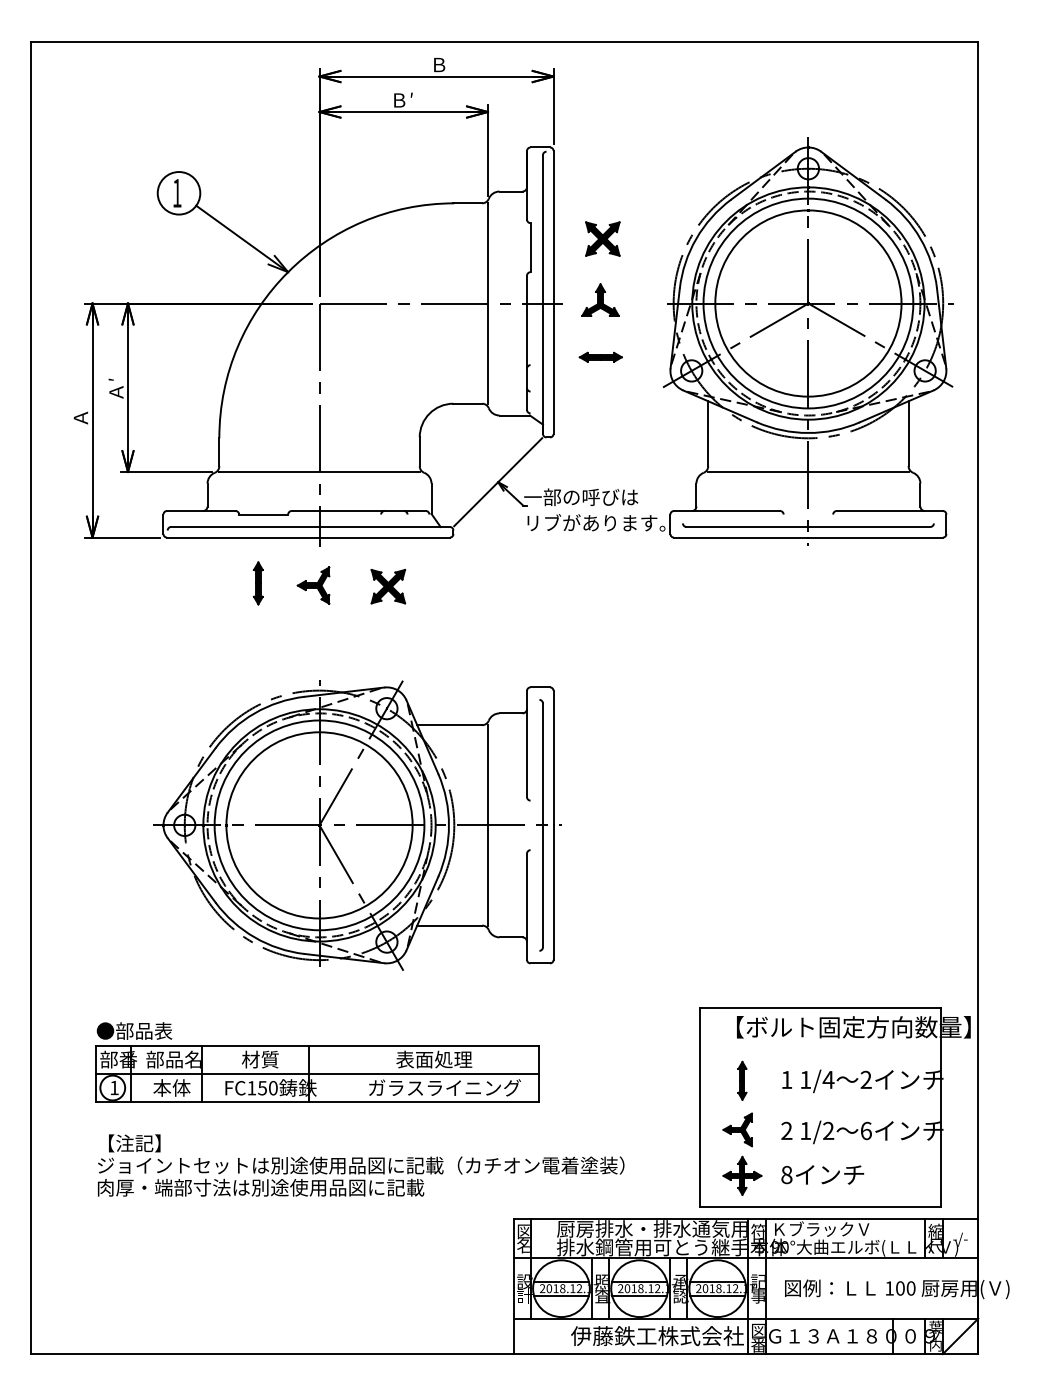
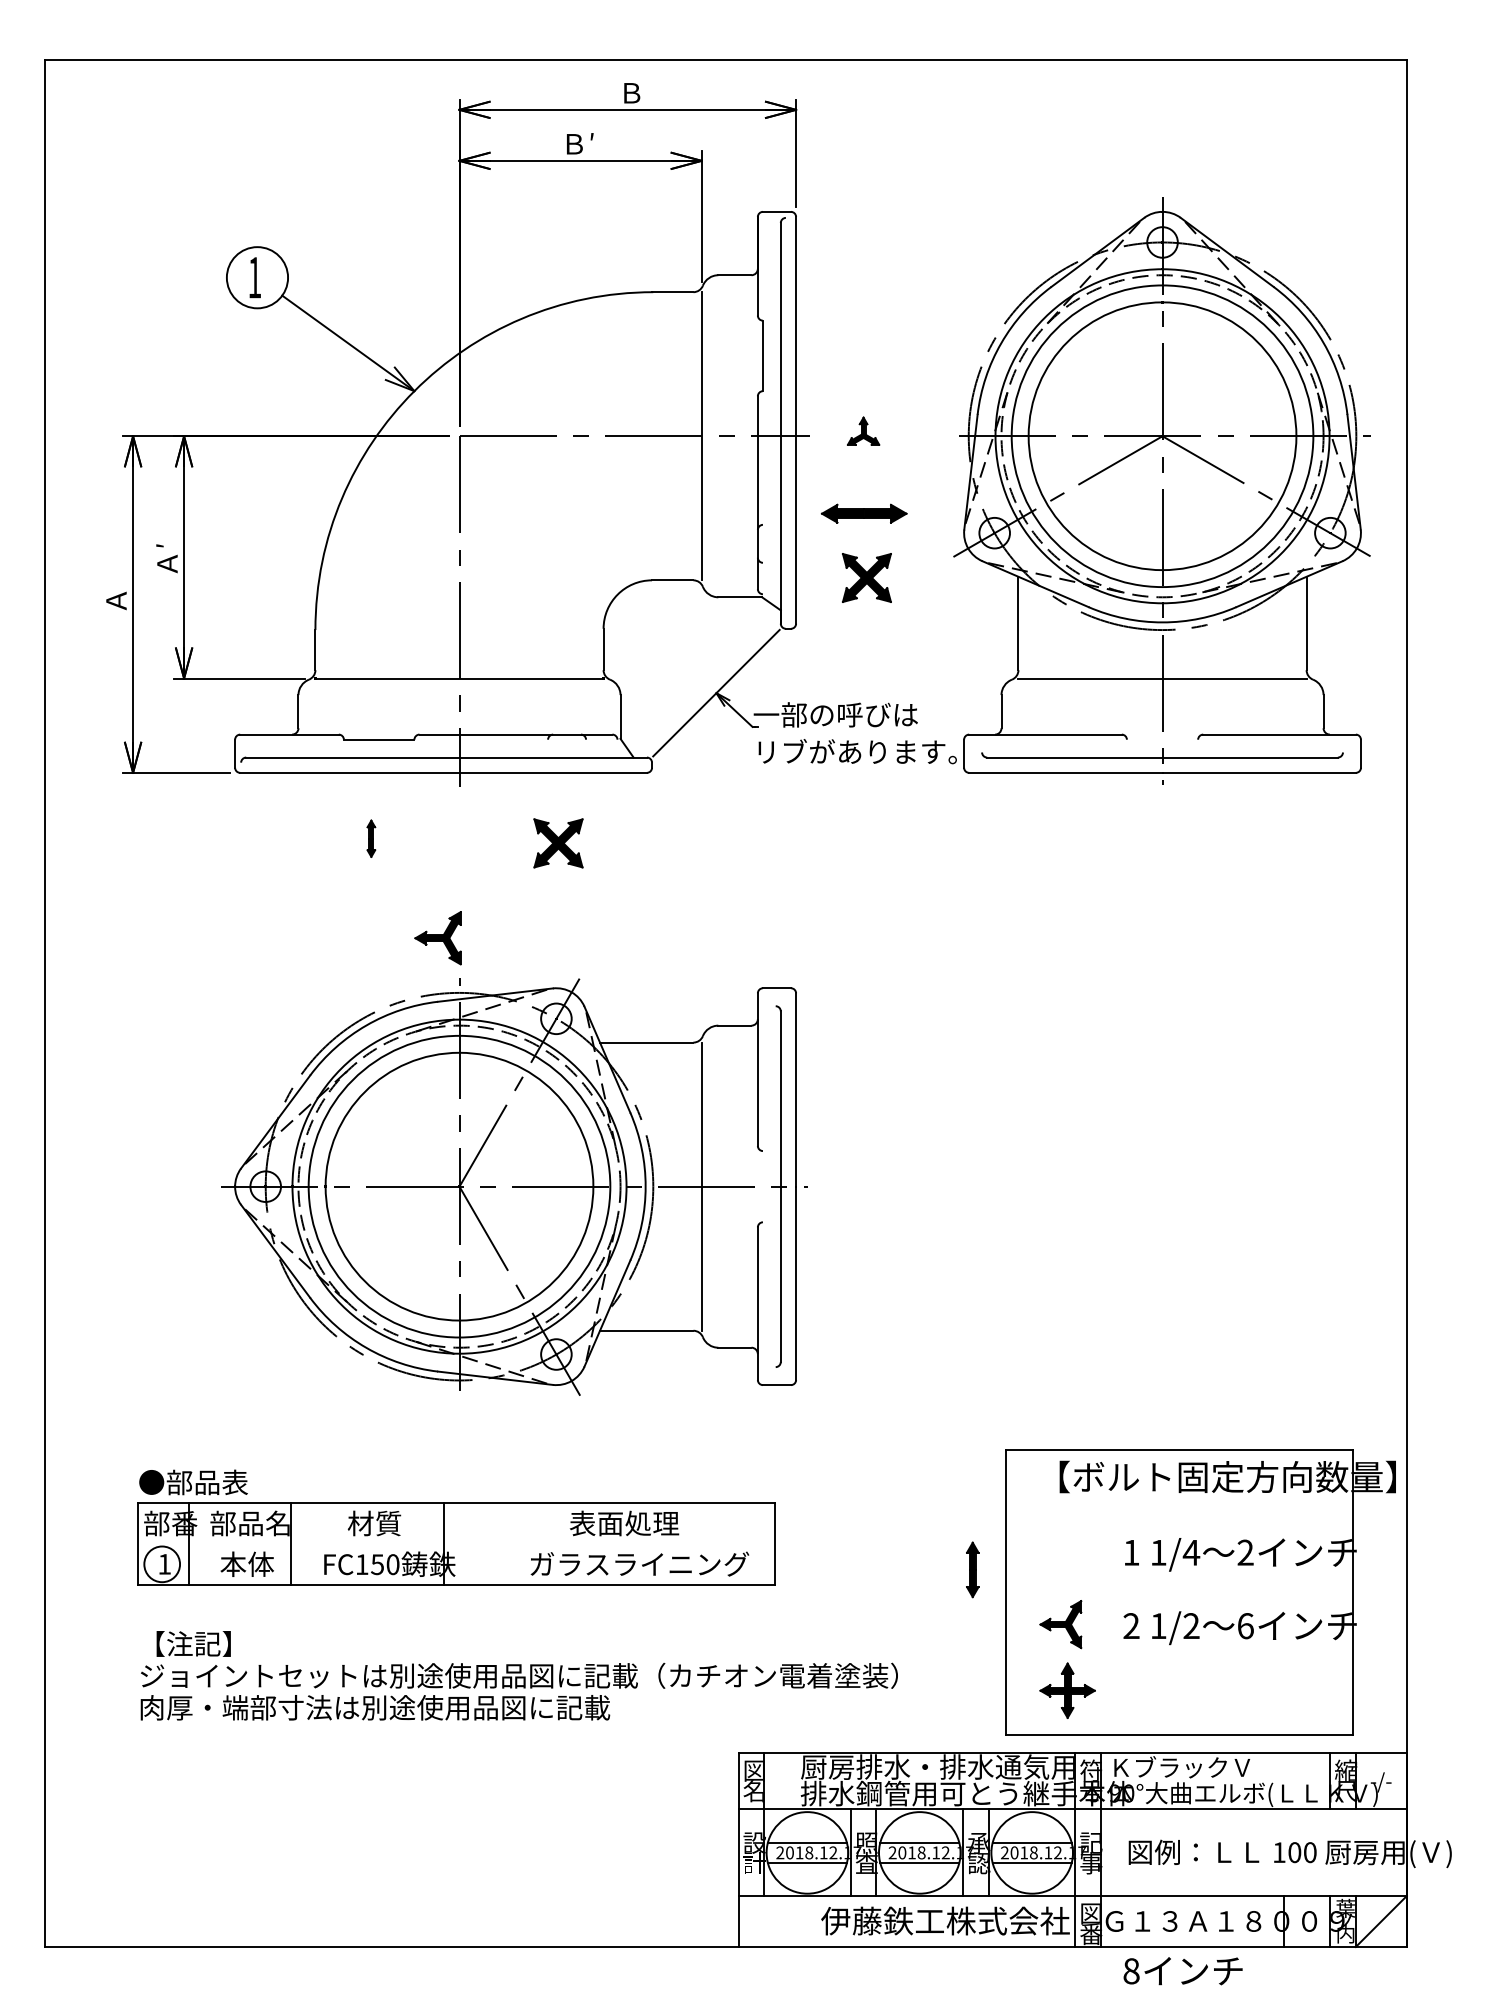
part: (602, 238) -> (866, 577), moved
part: (600, 299) -> (863, 430), size x0.6
part: (600, 356) -> (863, 512), size x1.4
part: (257, 583) -> (370, 838), size x0.6
part: (313, 585) -> (437, 938), moved
line: (317, 1074) -> (456, 1544), removed
part: (742, 1080) -> (972, 1569), moved
text: (822, 1174) -> (1182, 1970), moved

